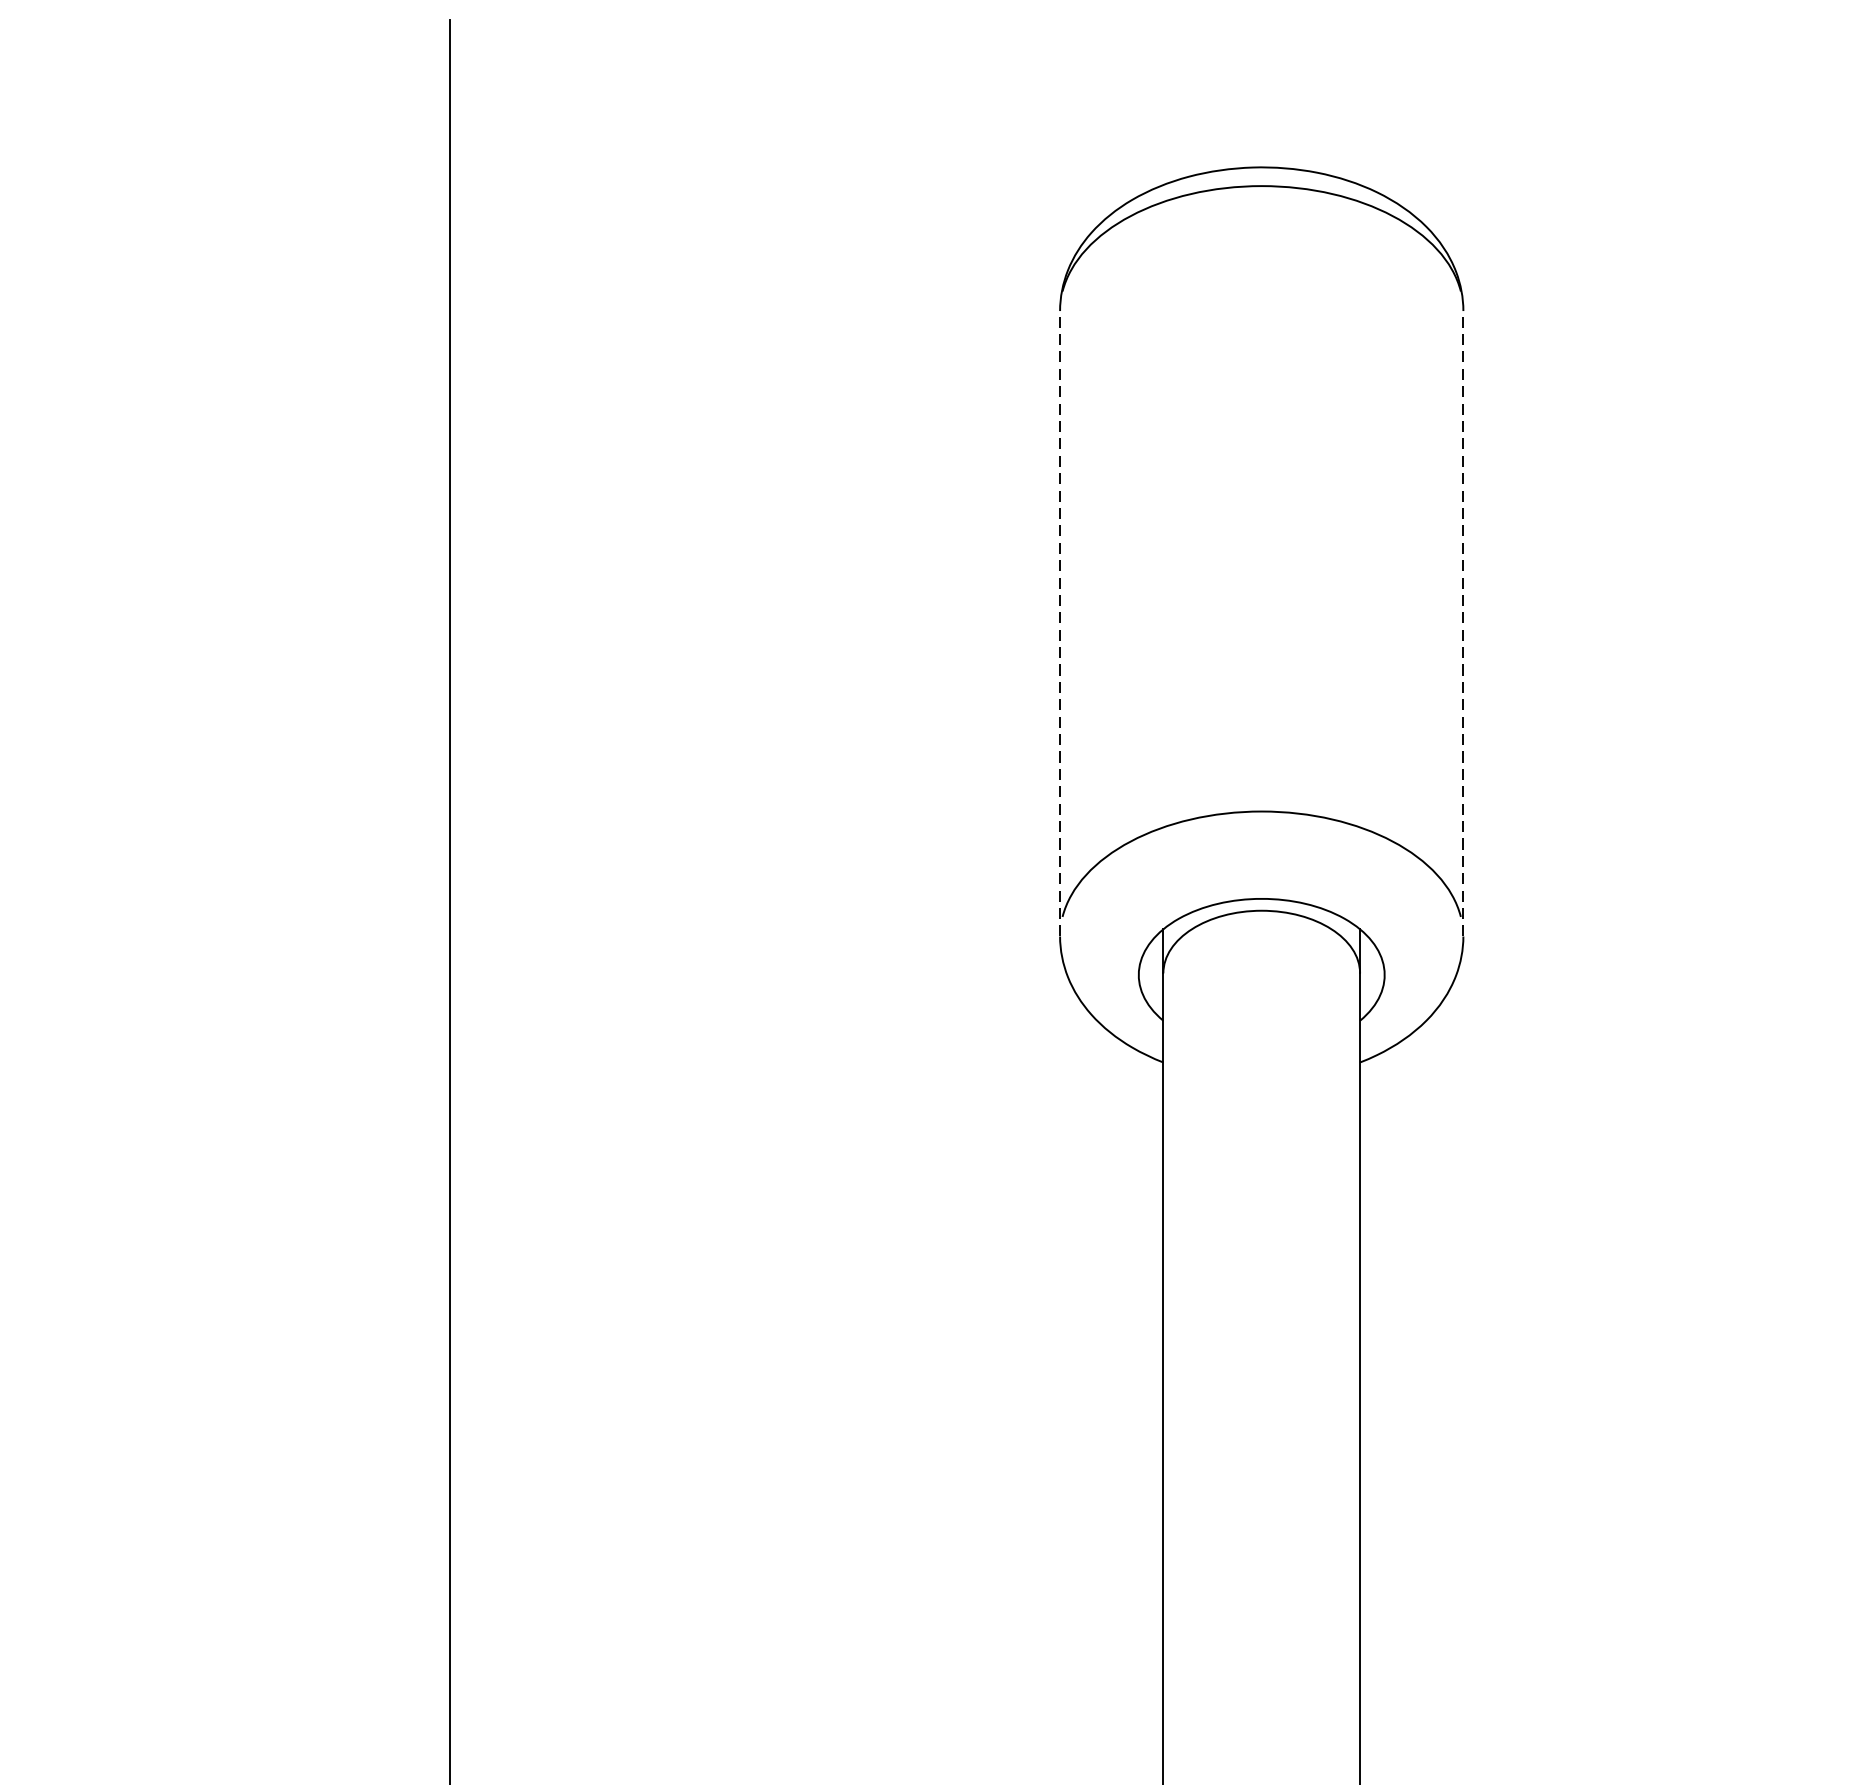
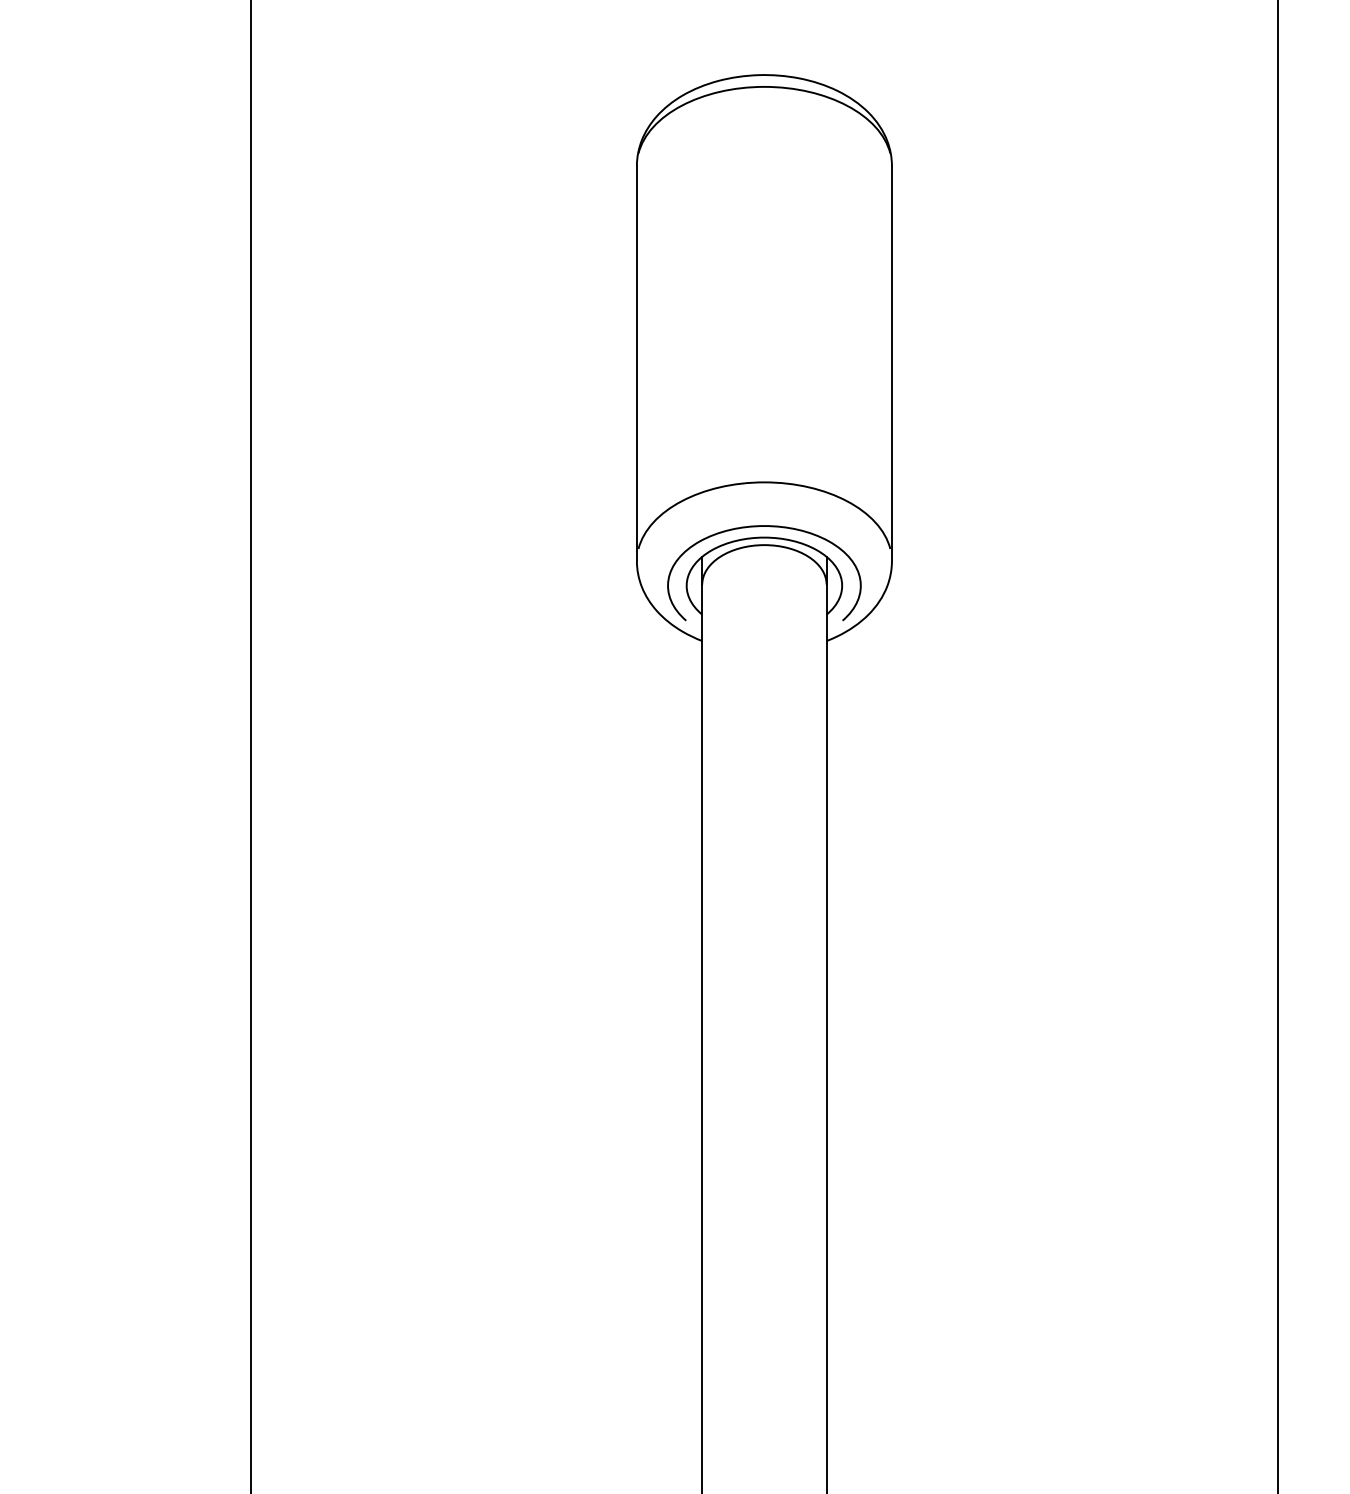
line: (1059, 623) -> (636, 363), dashed -> solid
line: (1462, 623) -> (891, 363), dashed -> solid
curve: (1252, 882) -> (758, 527), added

